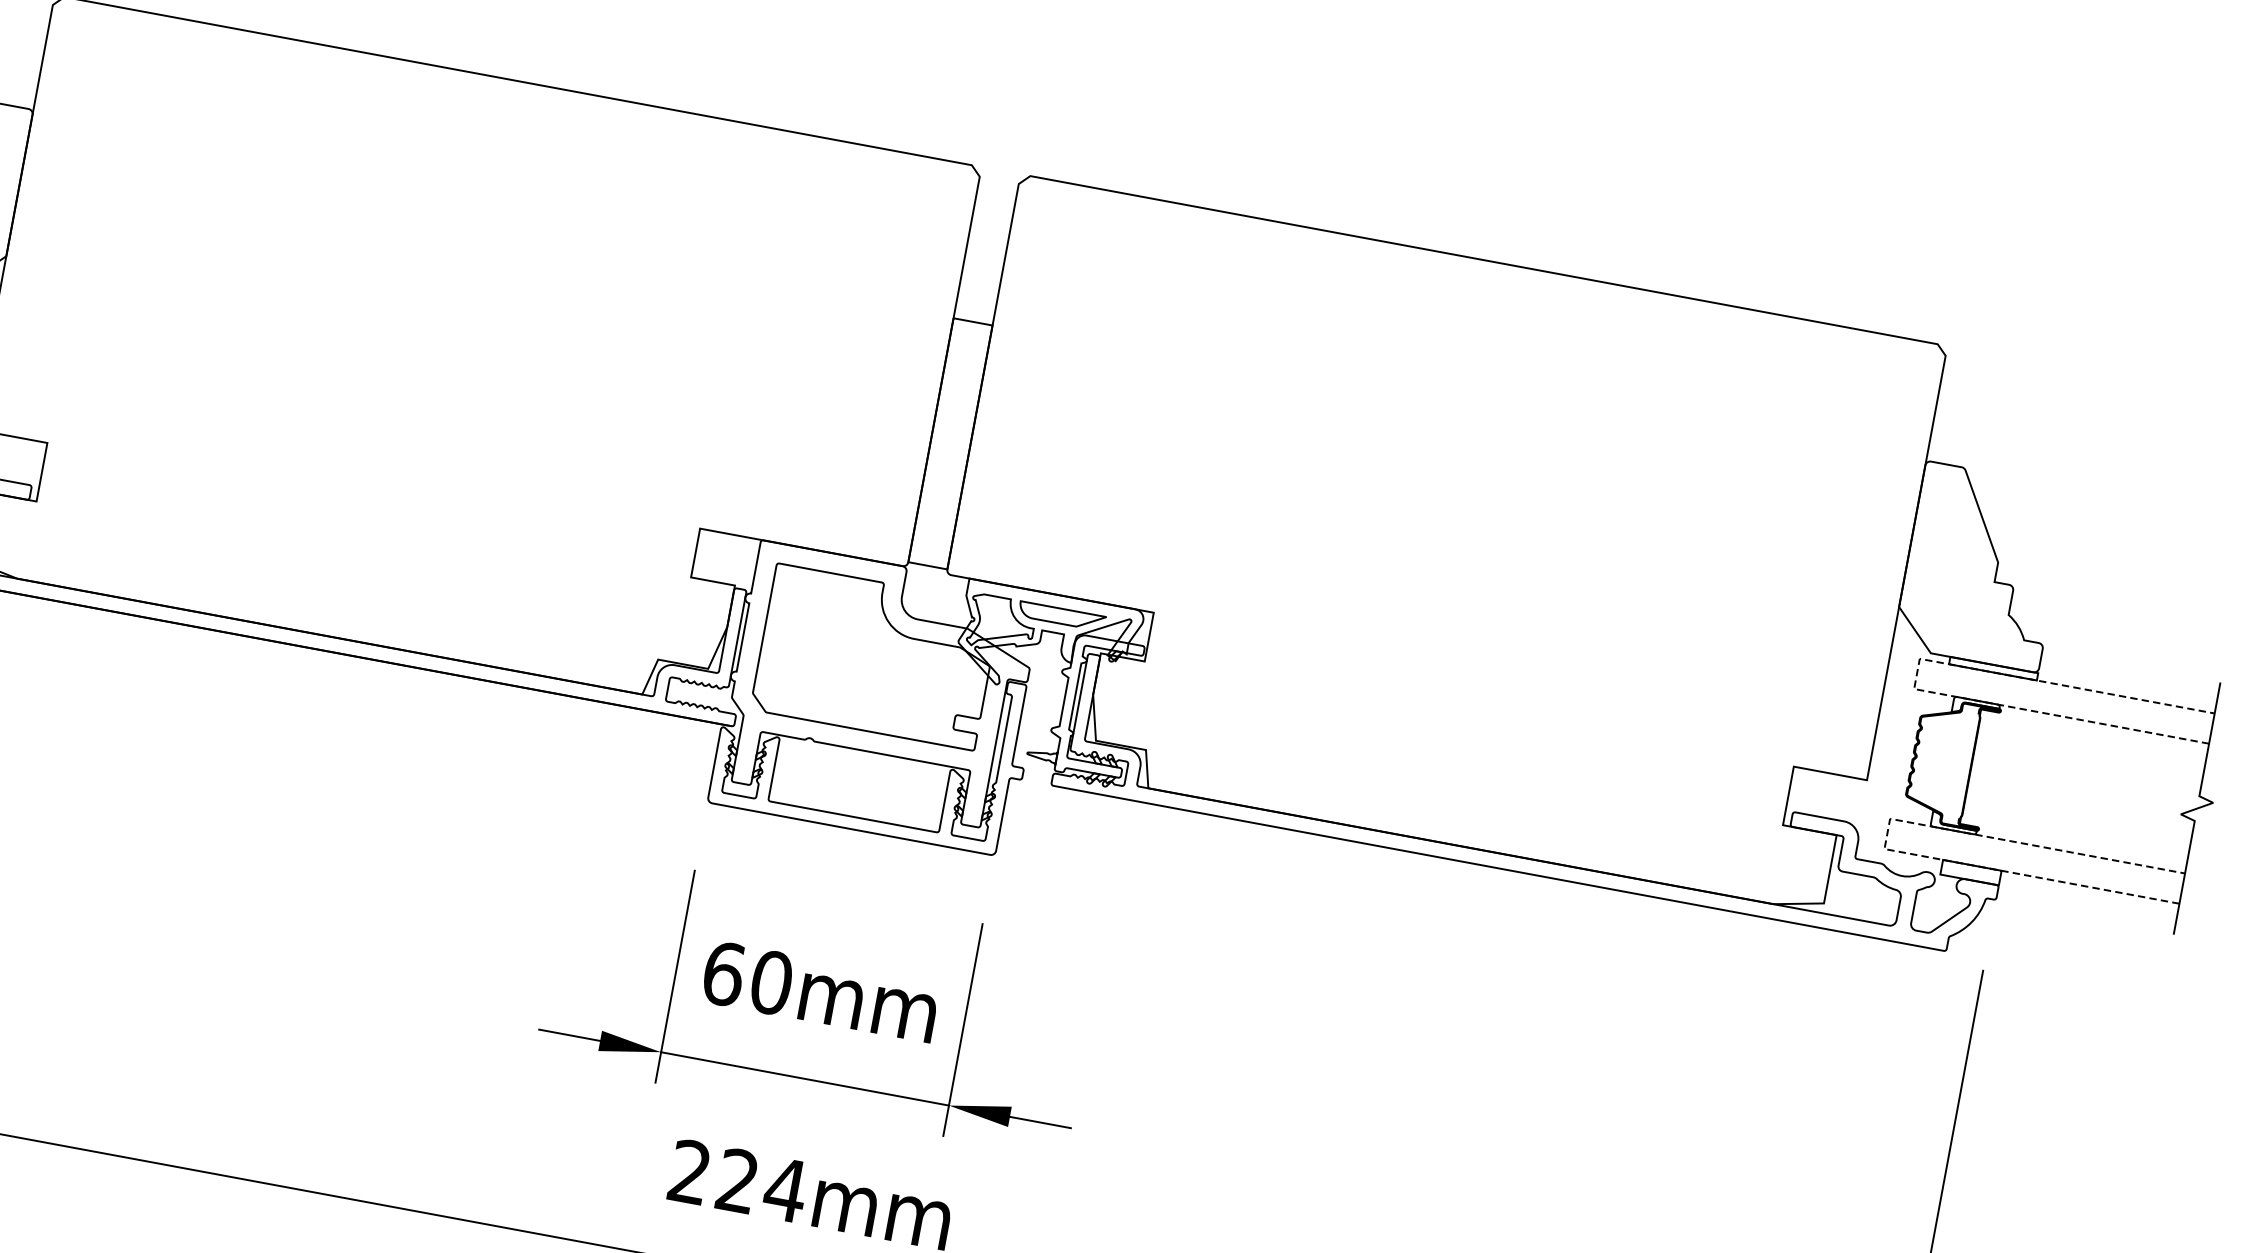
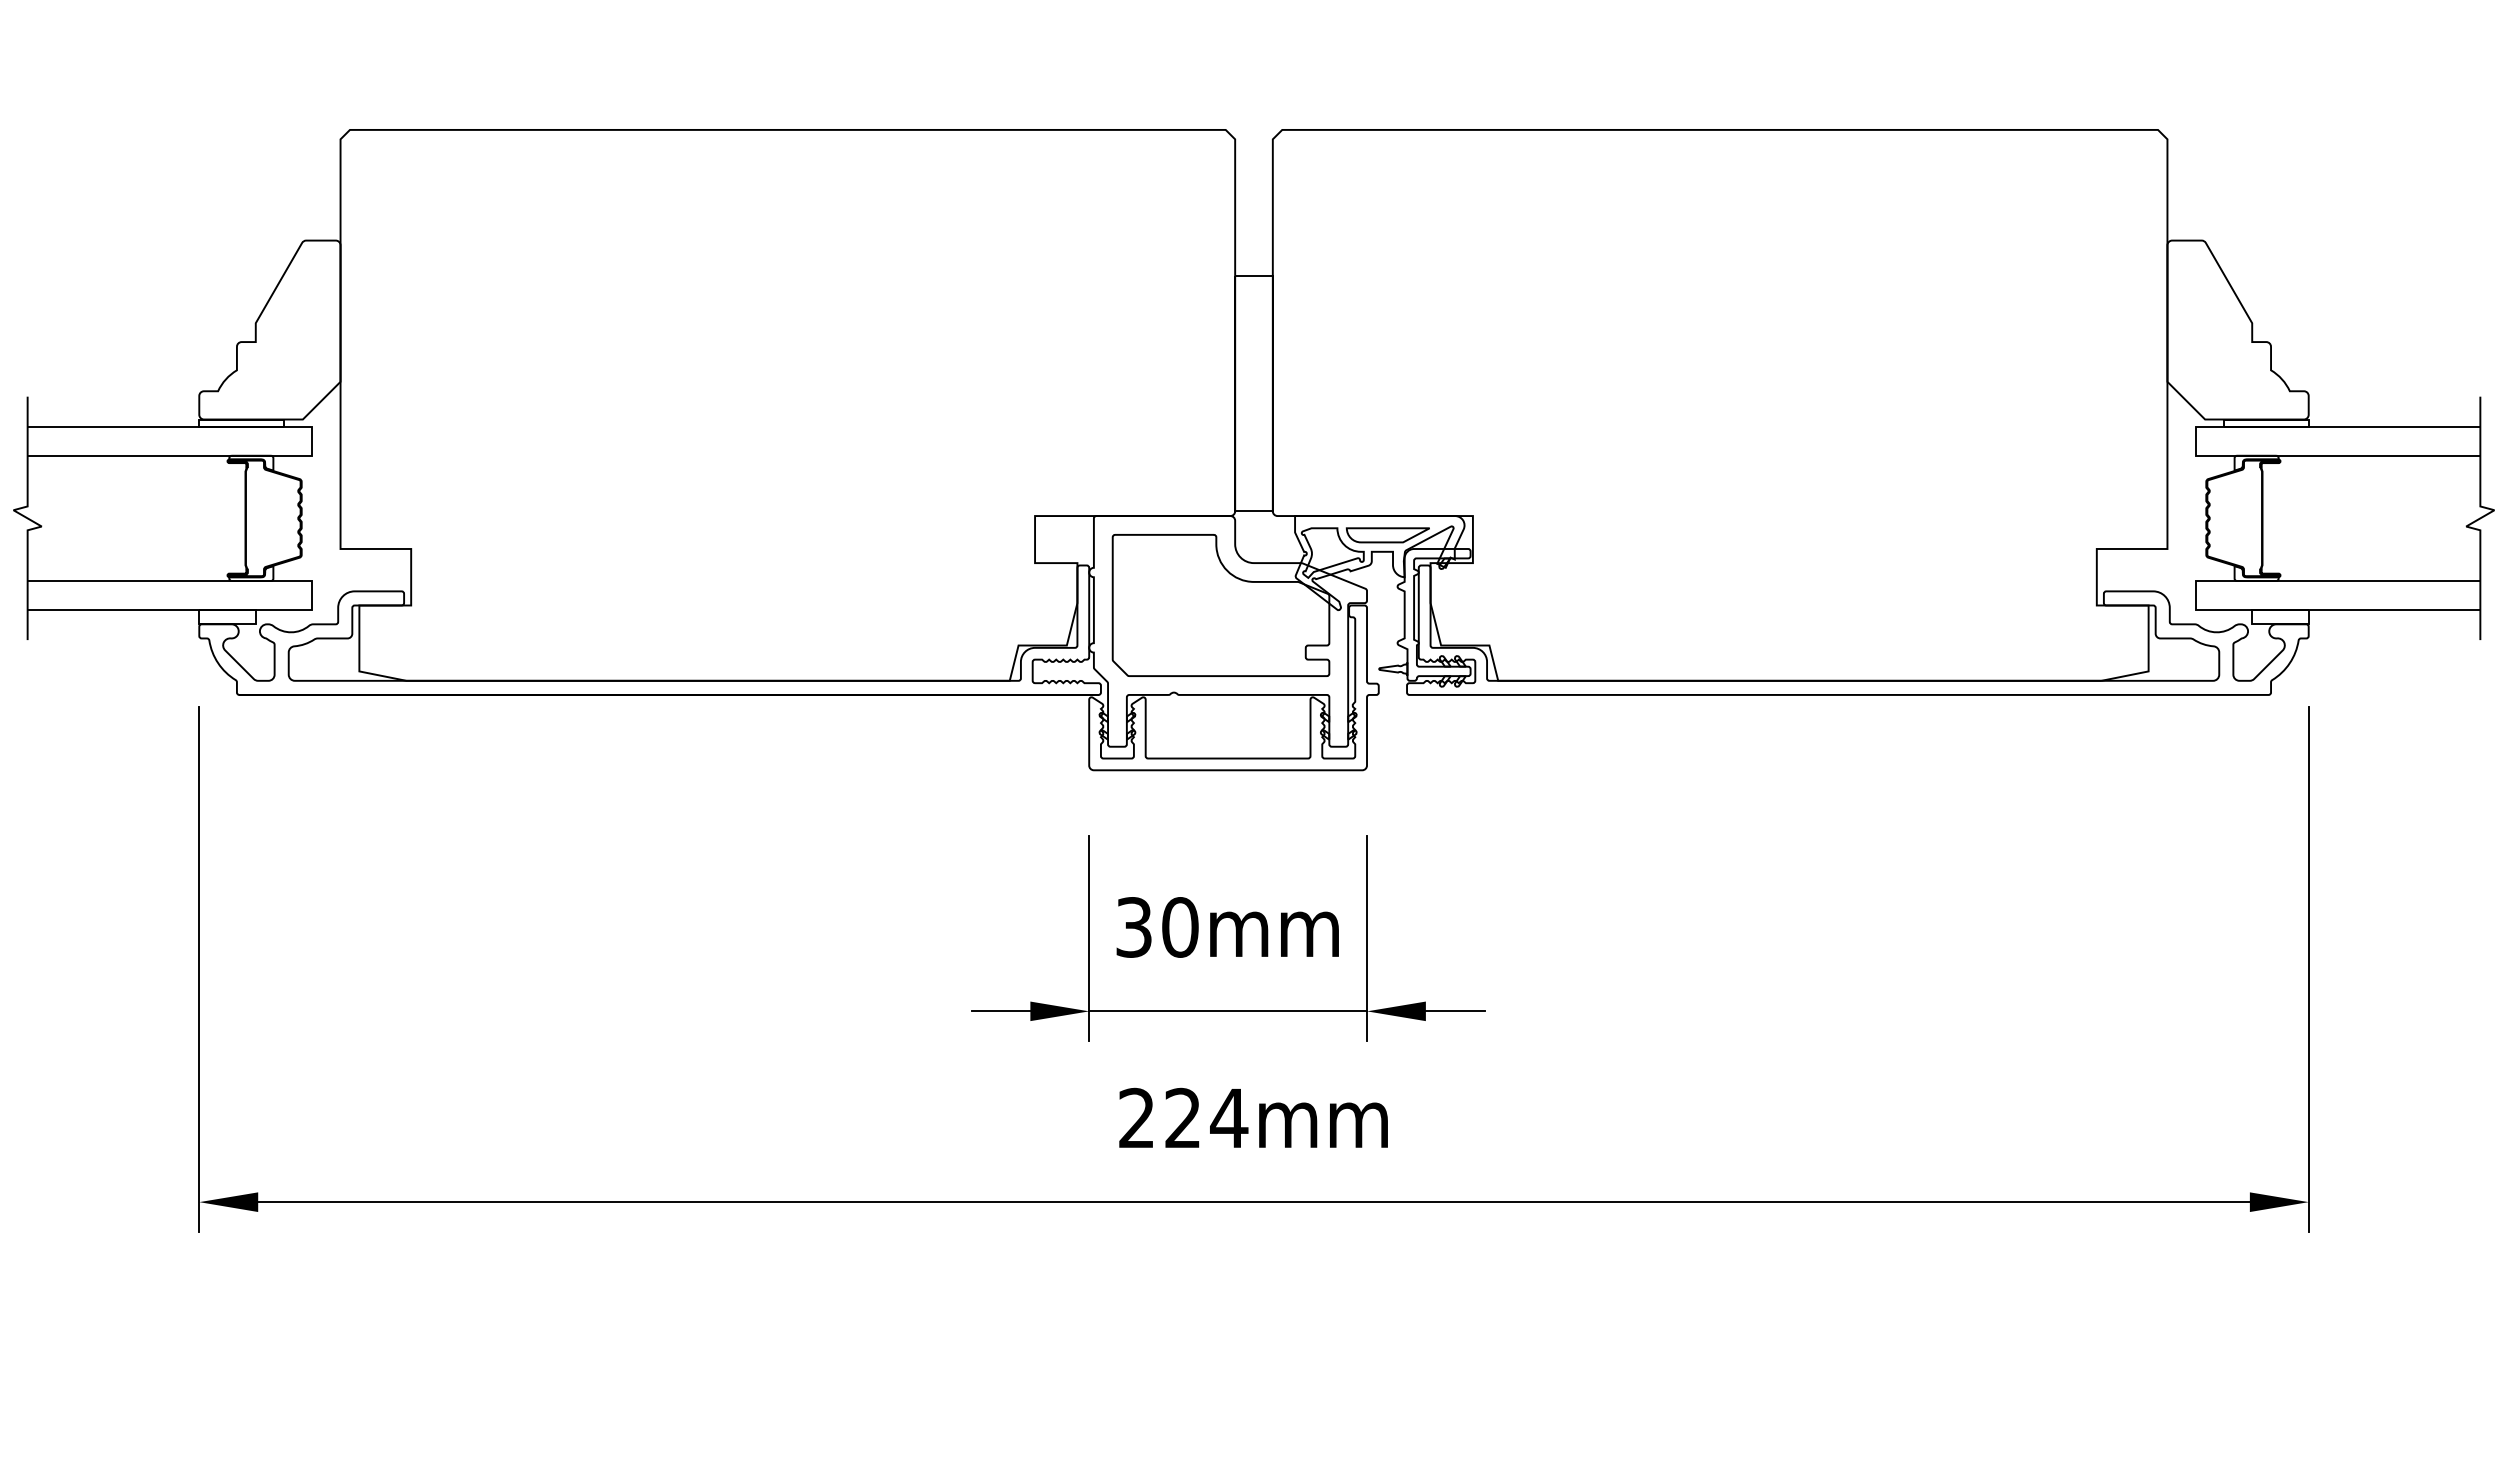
line: (1916, 674) -> (2195, 441), dashed -> solid
line: (1887, 833) -> (2195, 595), dashed -> solid
text: (724, 974) -> (1134, 927), 60mm -> 30mm

